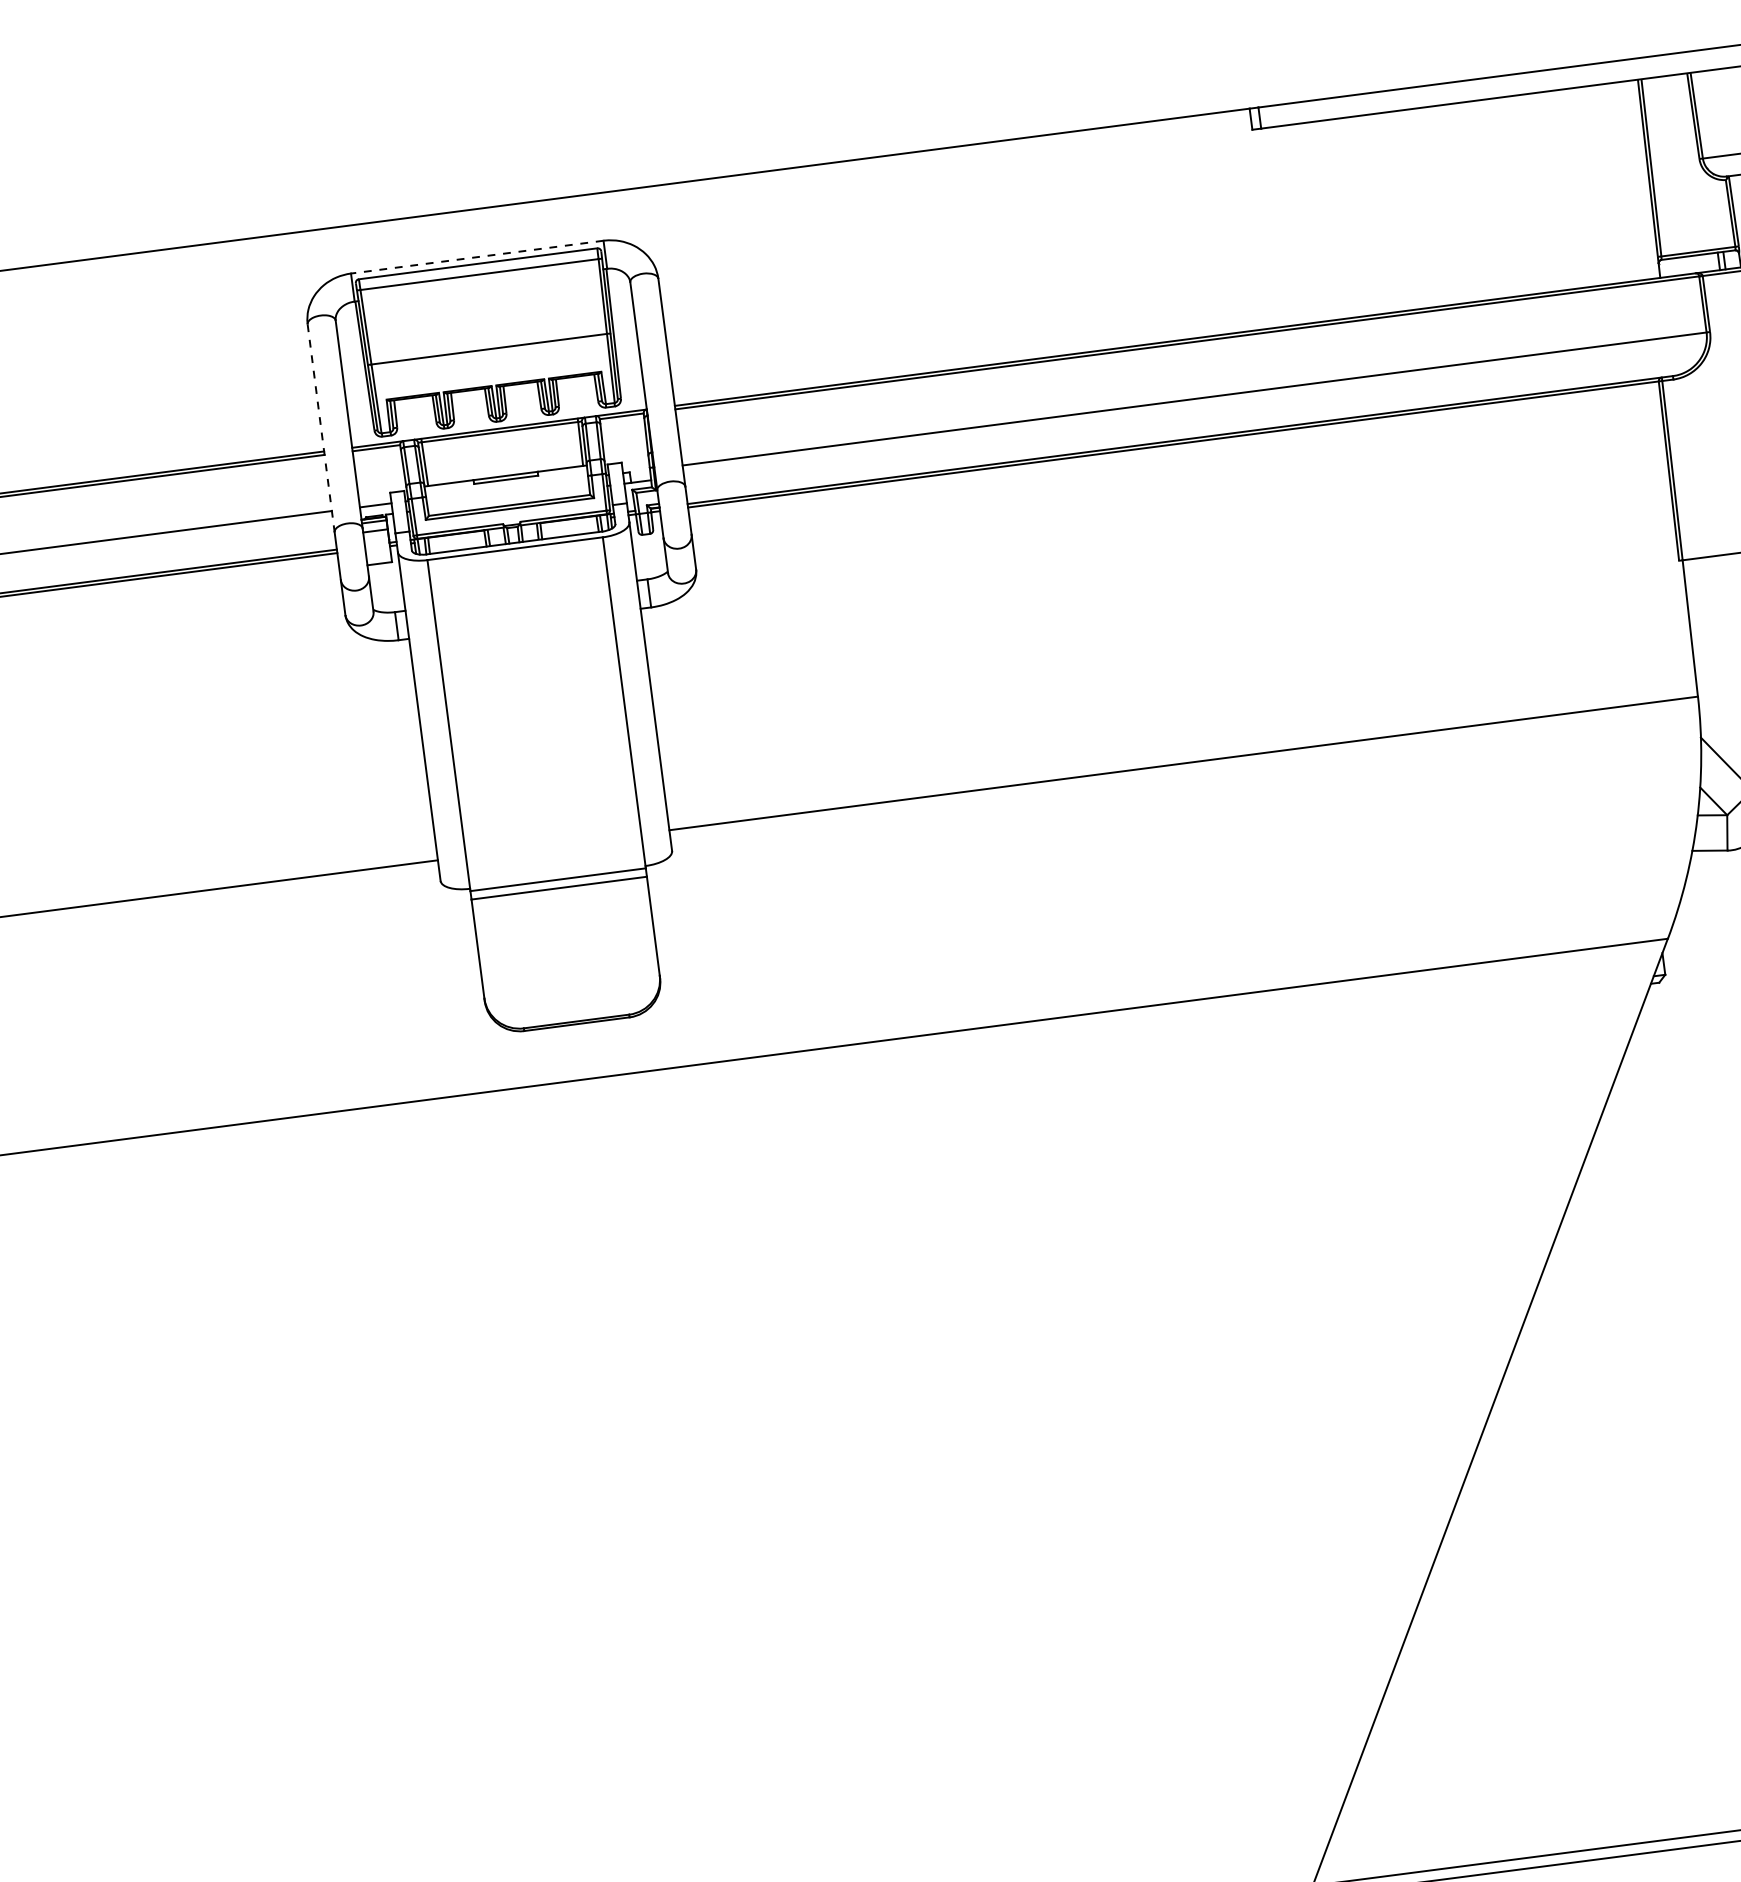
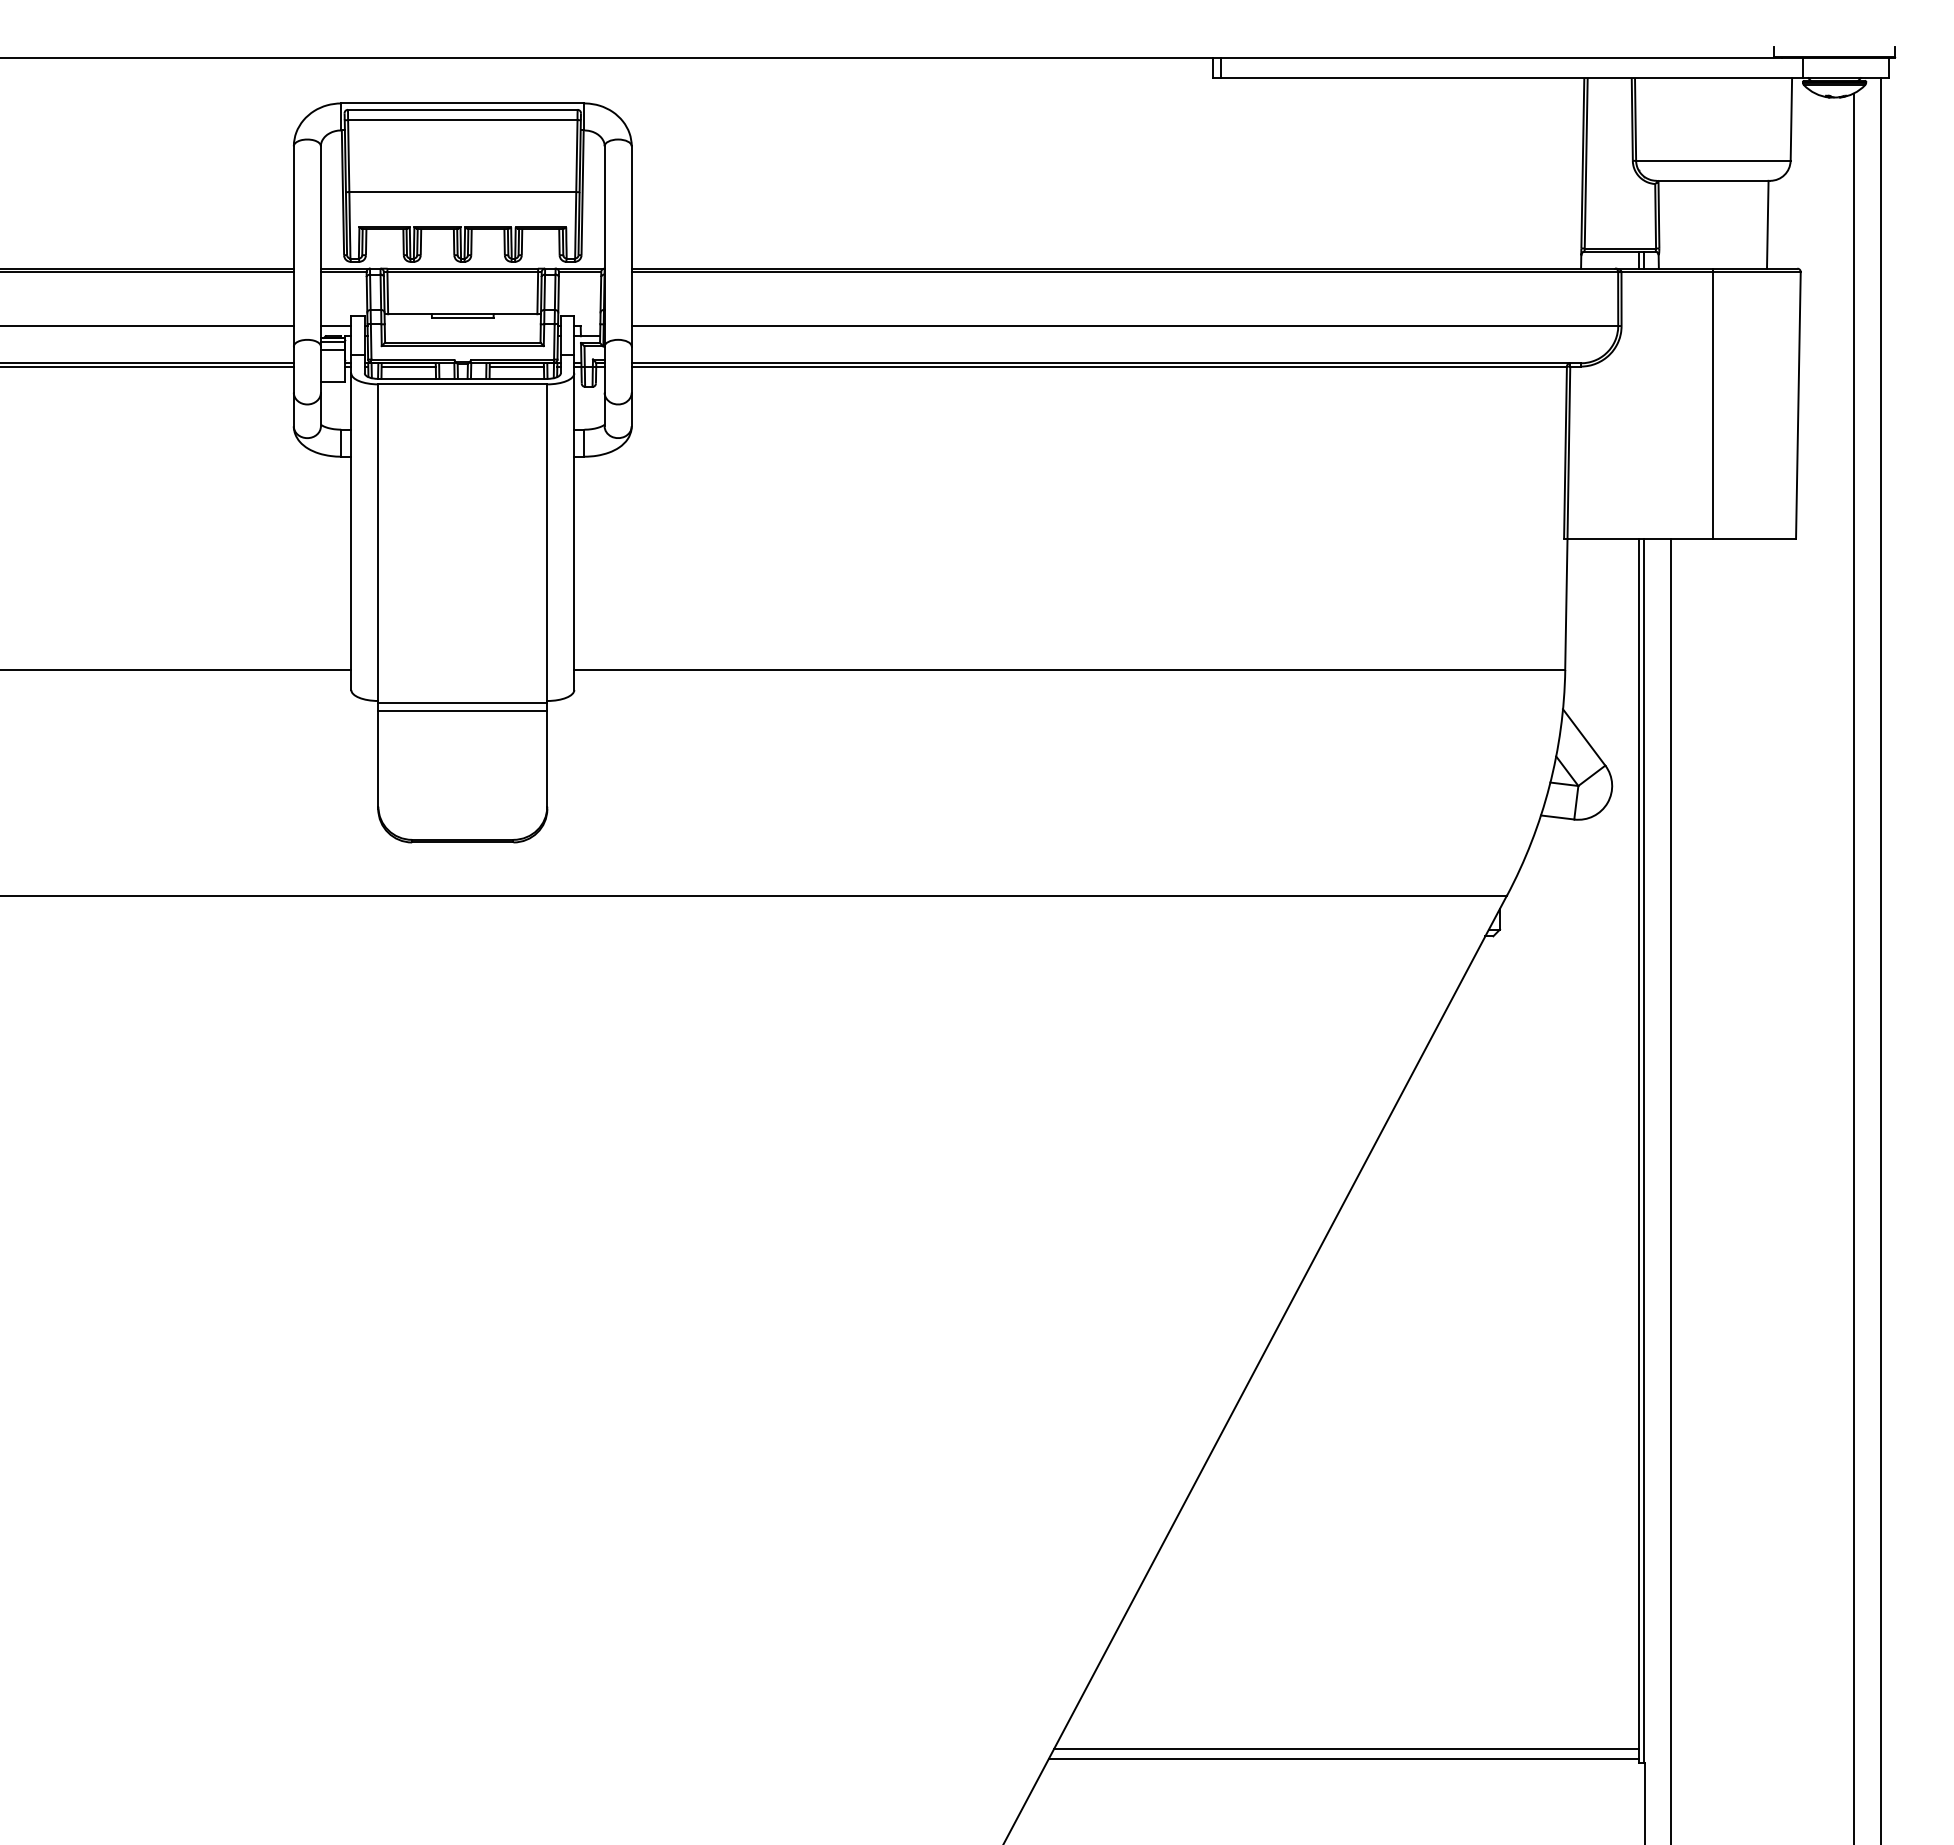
line: (476, 257) -> (462, 103), dashed -> solid
line: (320, 428) -> (293, 246), dashed -> solid
line: (568, 522) -> (516, 366), added
line: (456, 537) -> (408, 366), added

